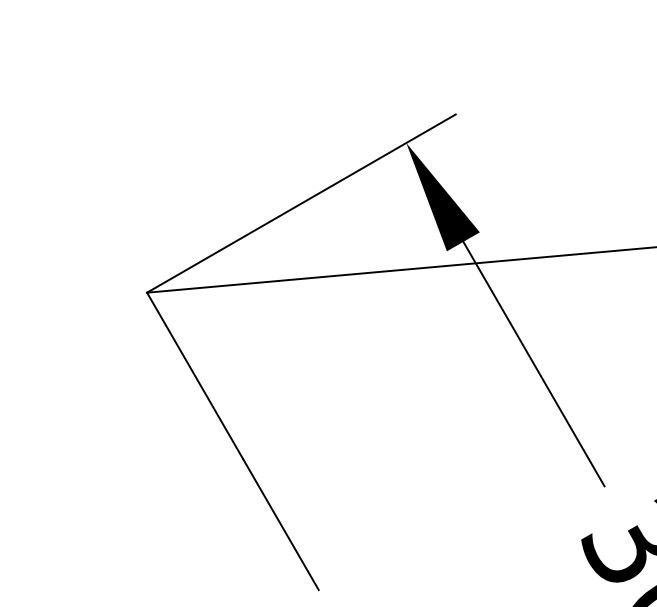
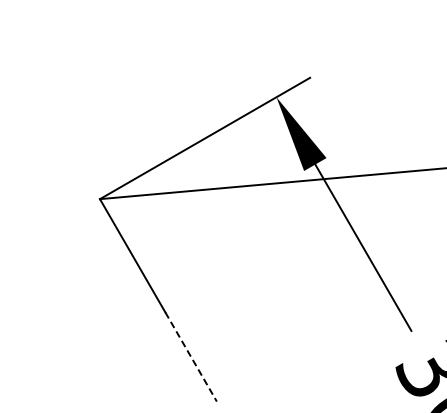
line: (281, 523) -> (191, 356), solid -> dashed

